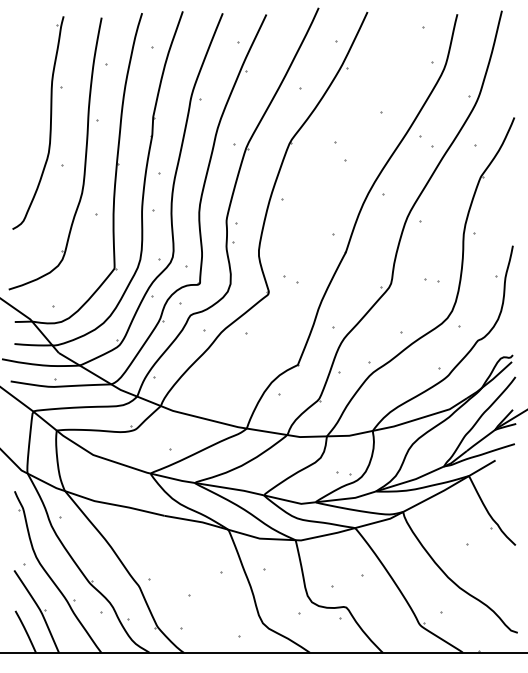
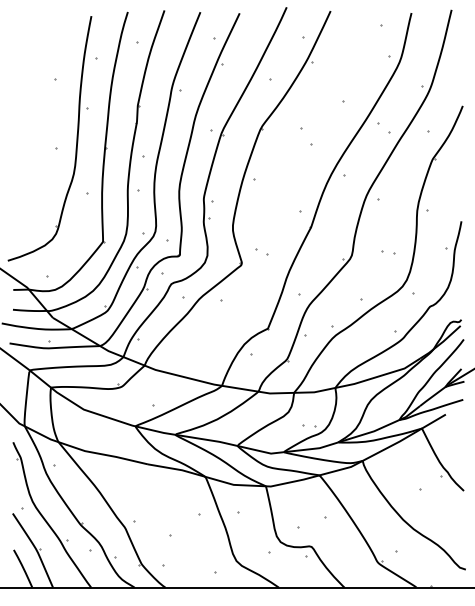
part: (50, 122) -> (45, 110), removed

